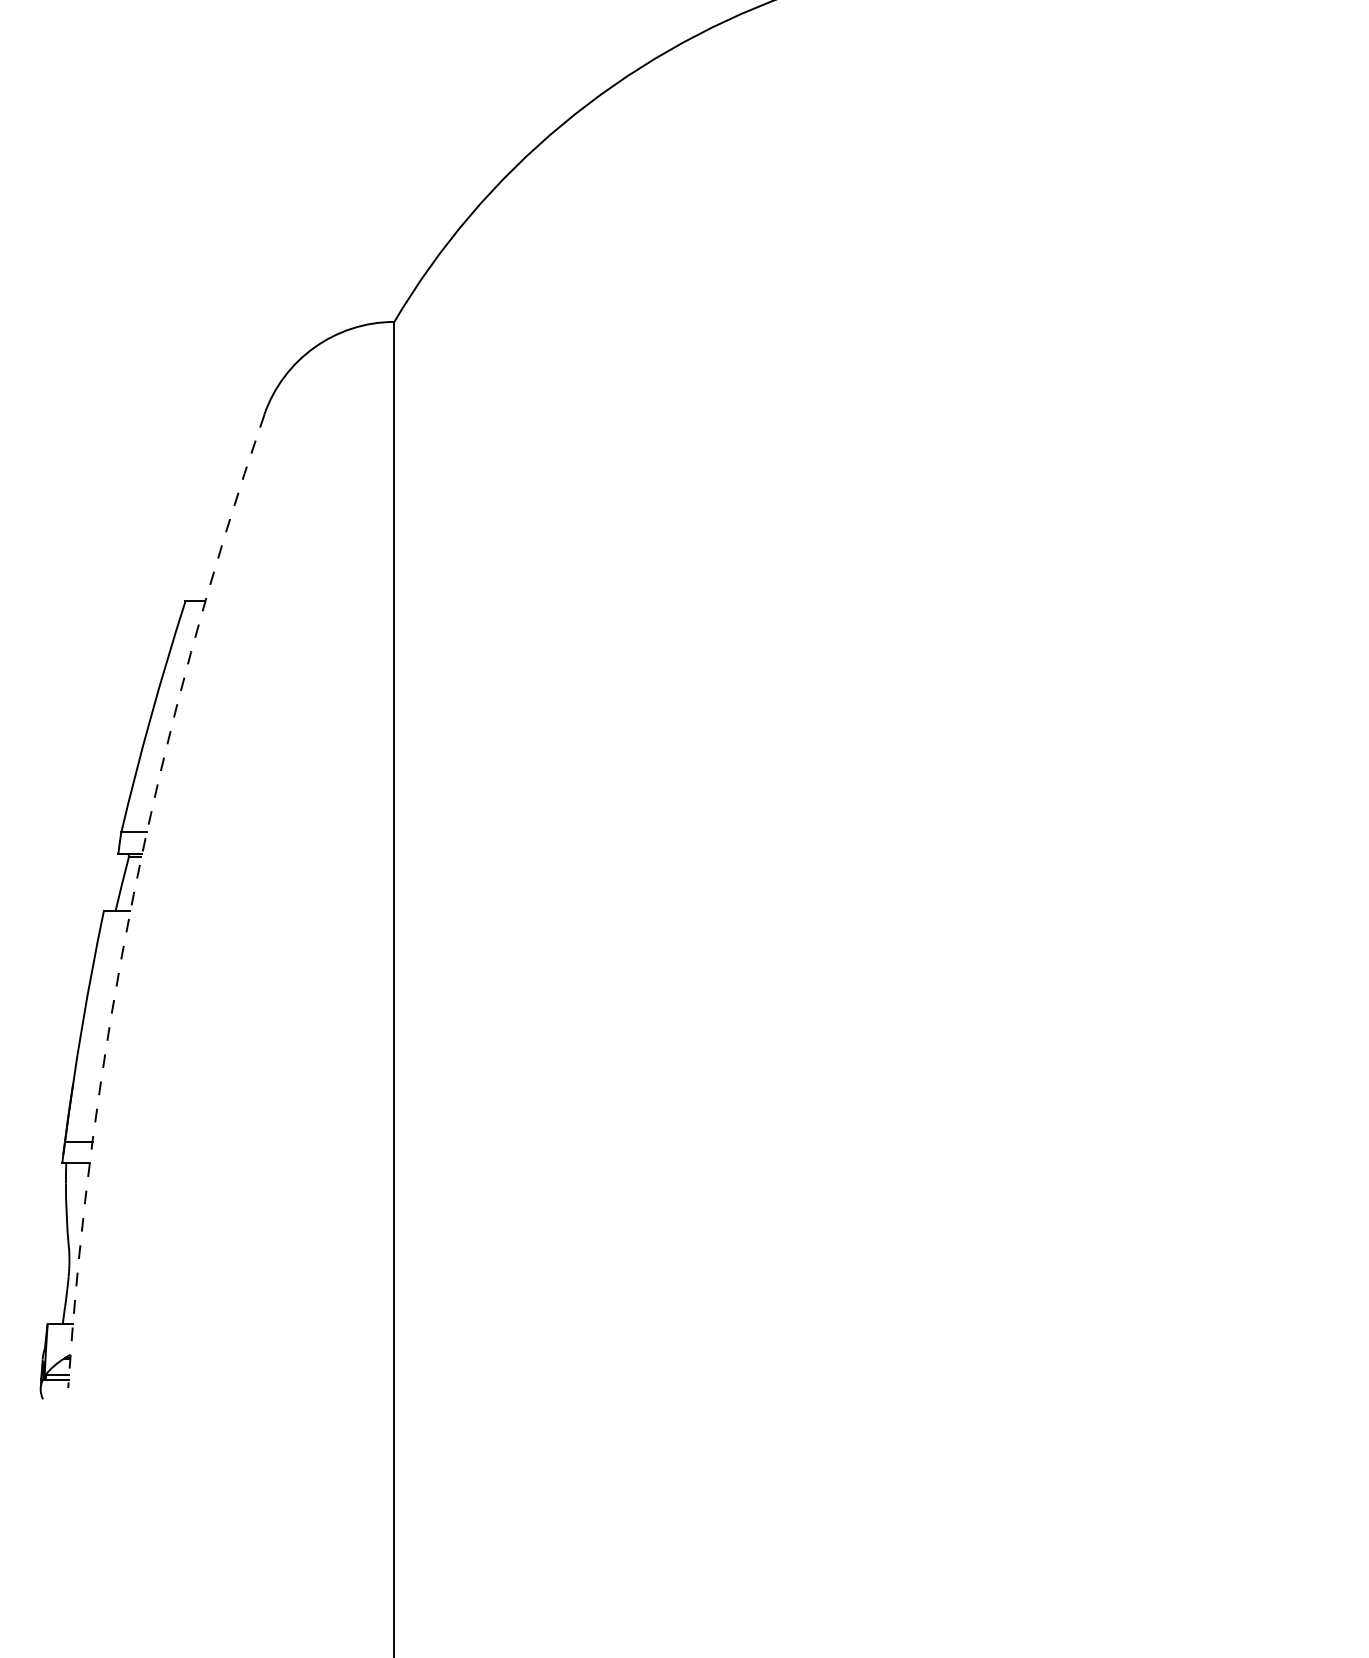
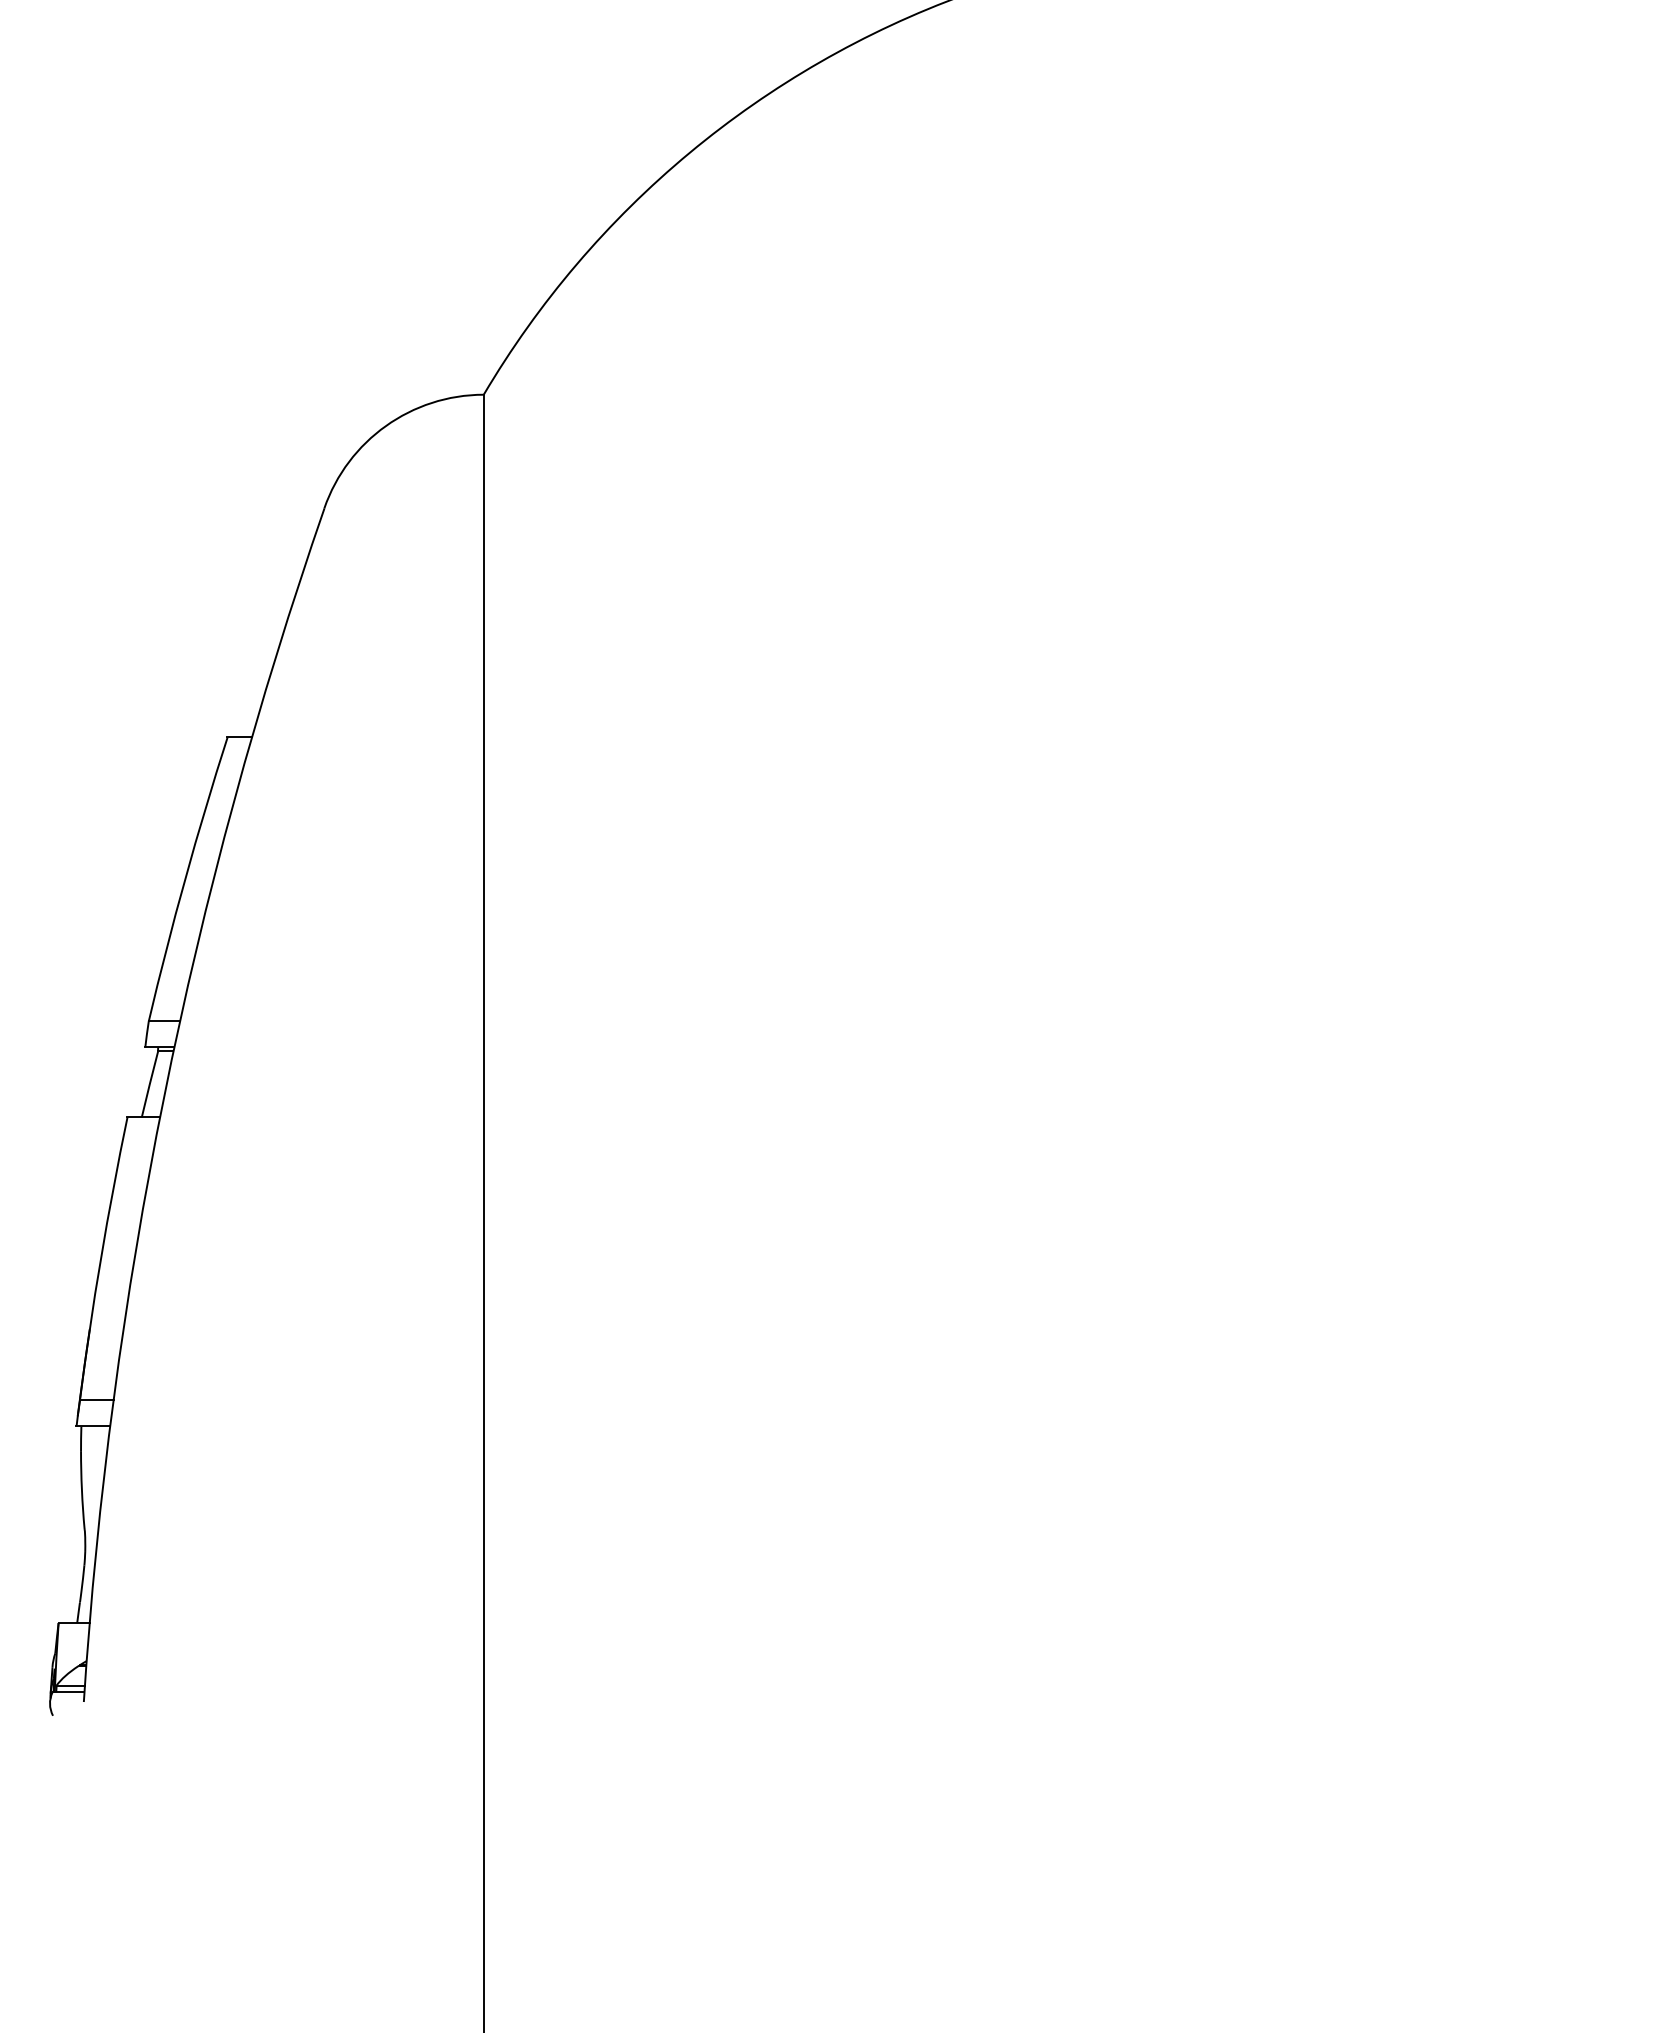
arc: (133, 894) -> (163, 1096), dashed -> solid

